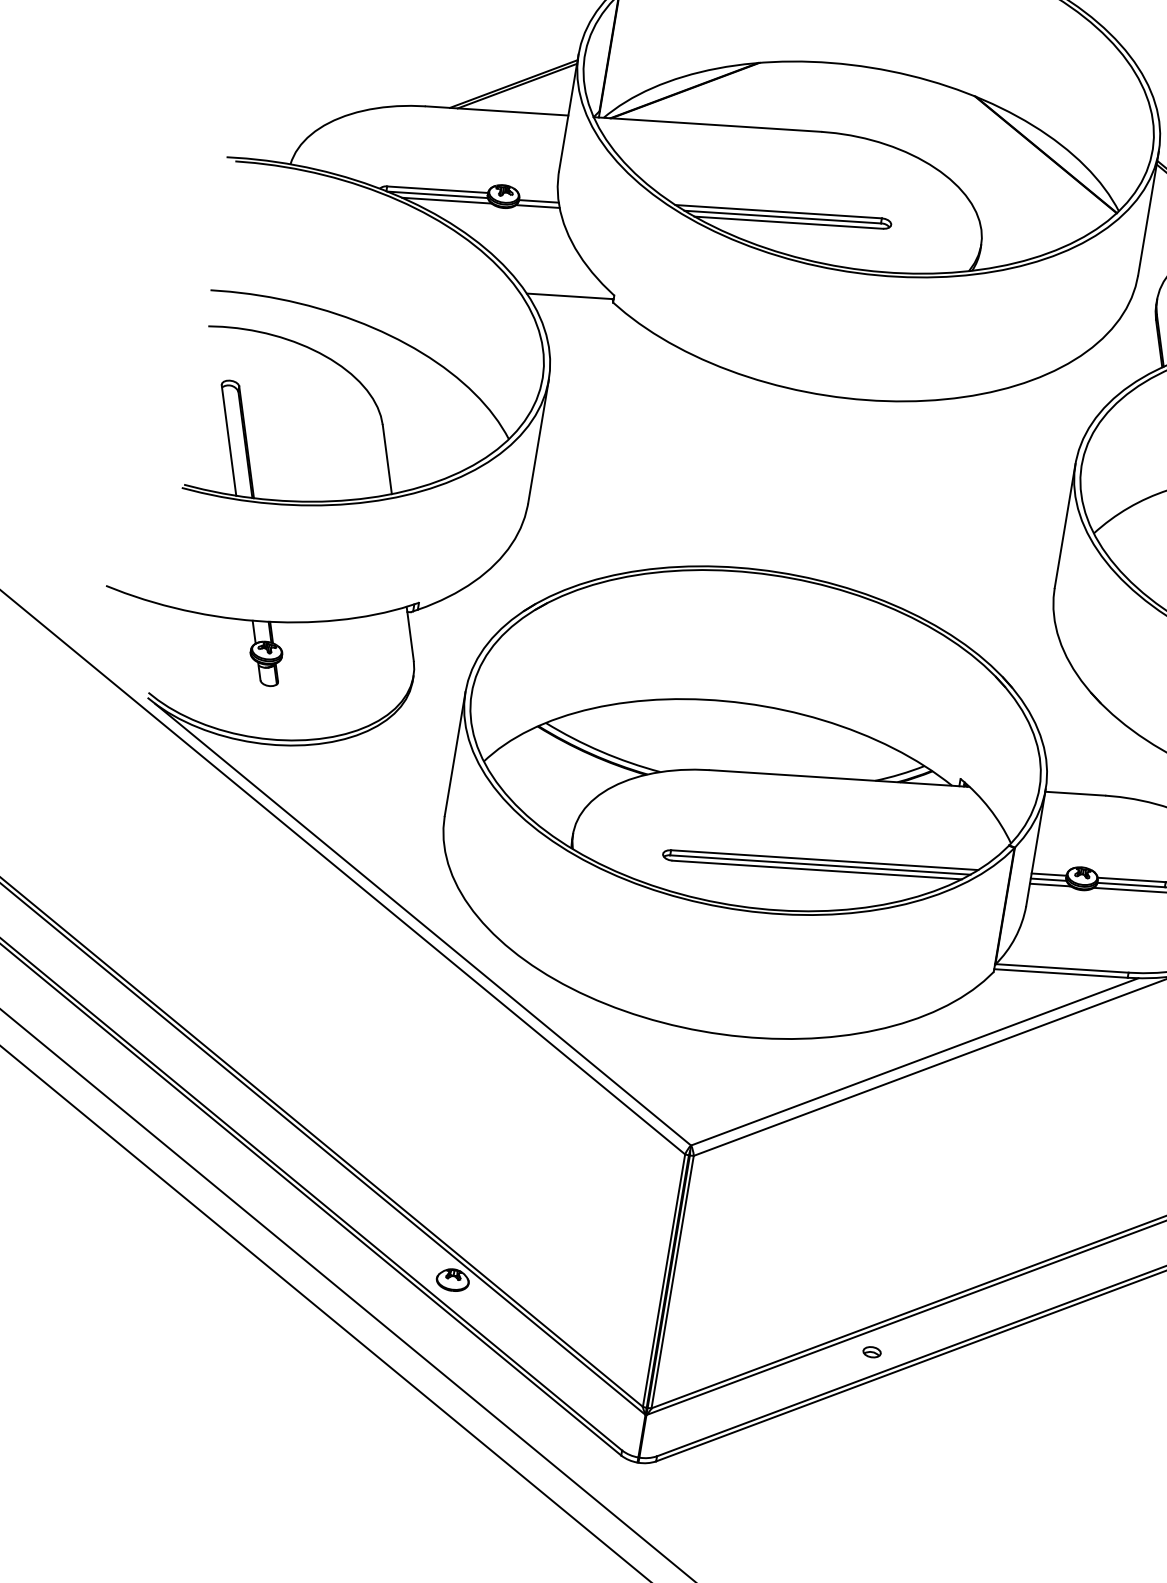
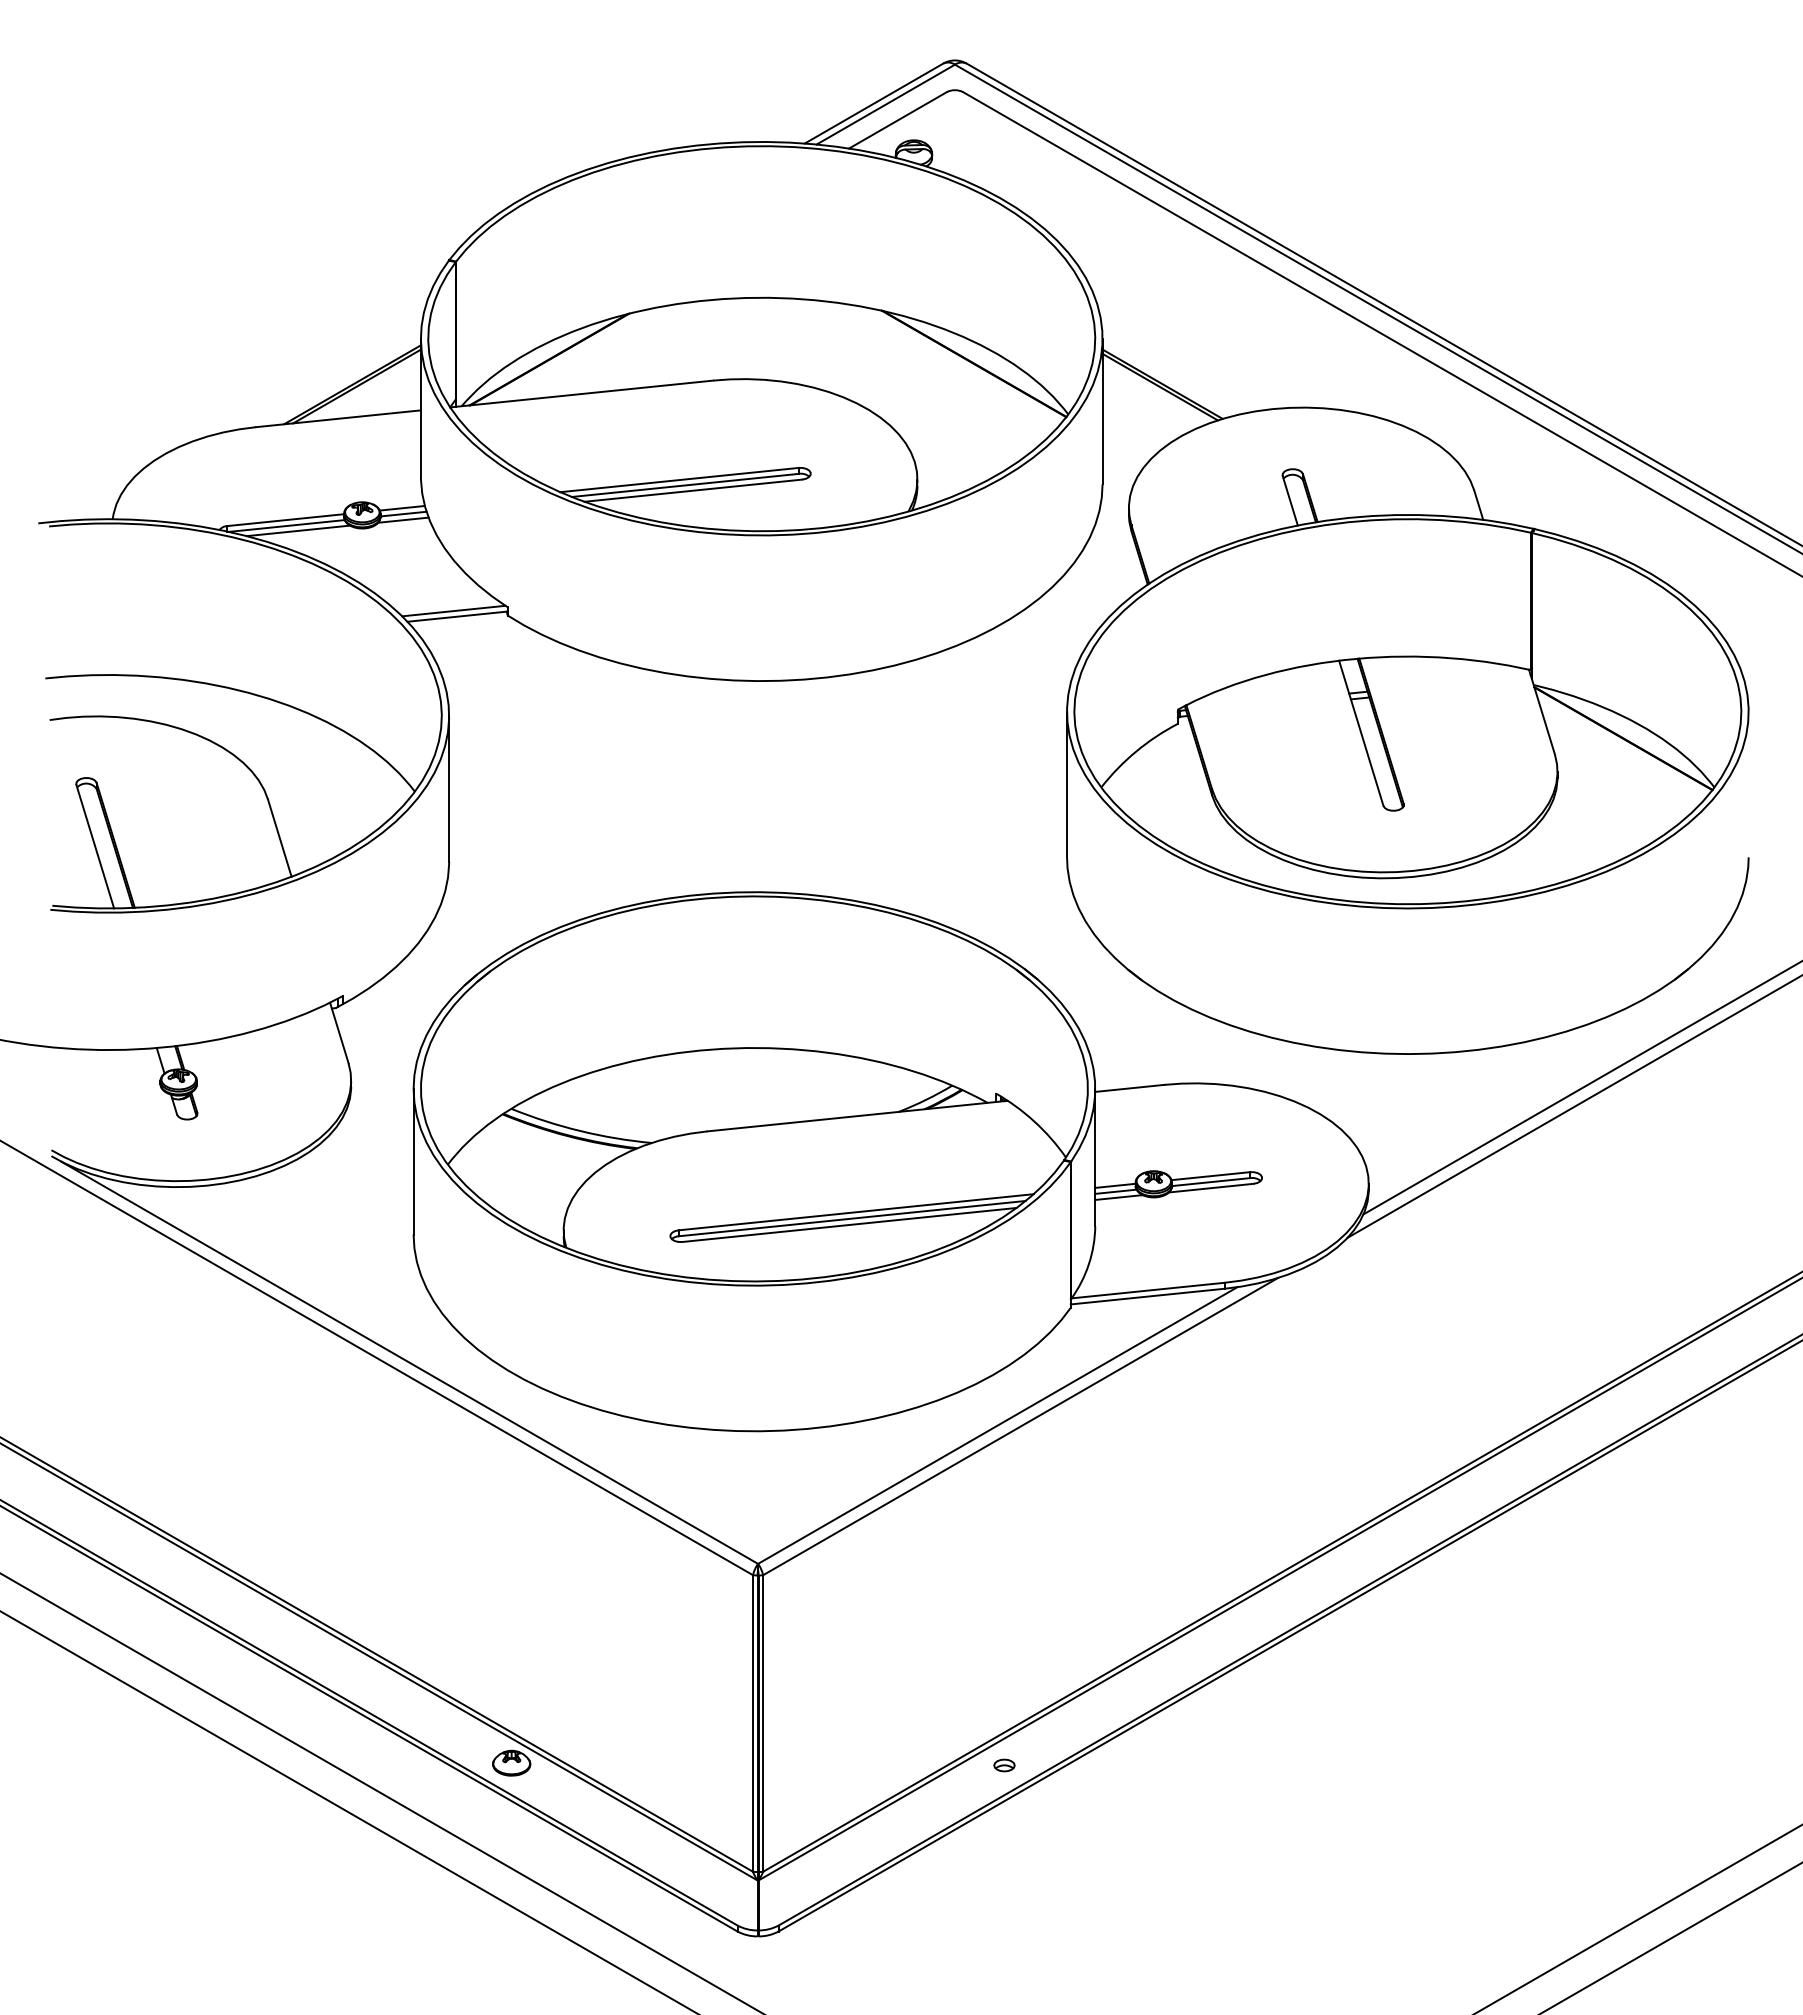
line: (538, 195) -> (401, 507), added
line: (567, 290) -> (453, 610), added

